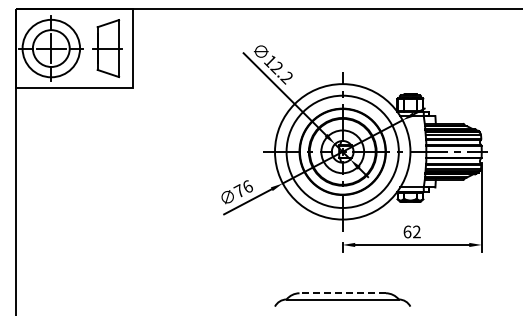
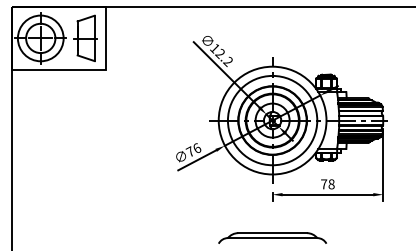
text: (411, 231) -> (327, 183), 62 -> 78
line: (342, 293) -> (272, 233), dashed -> solid

